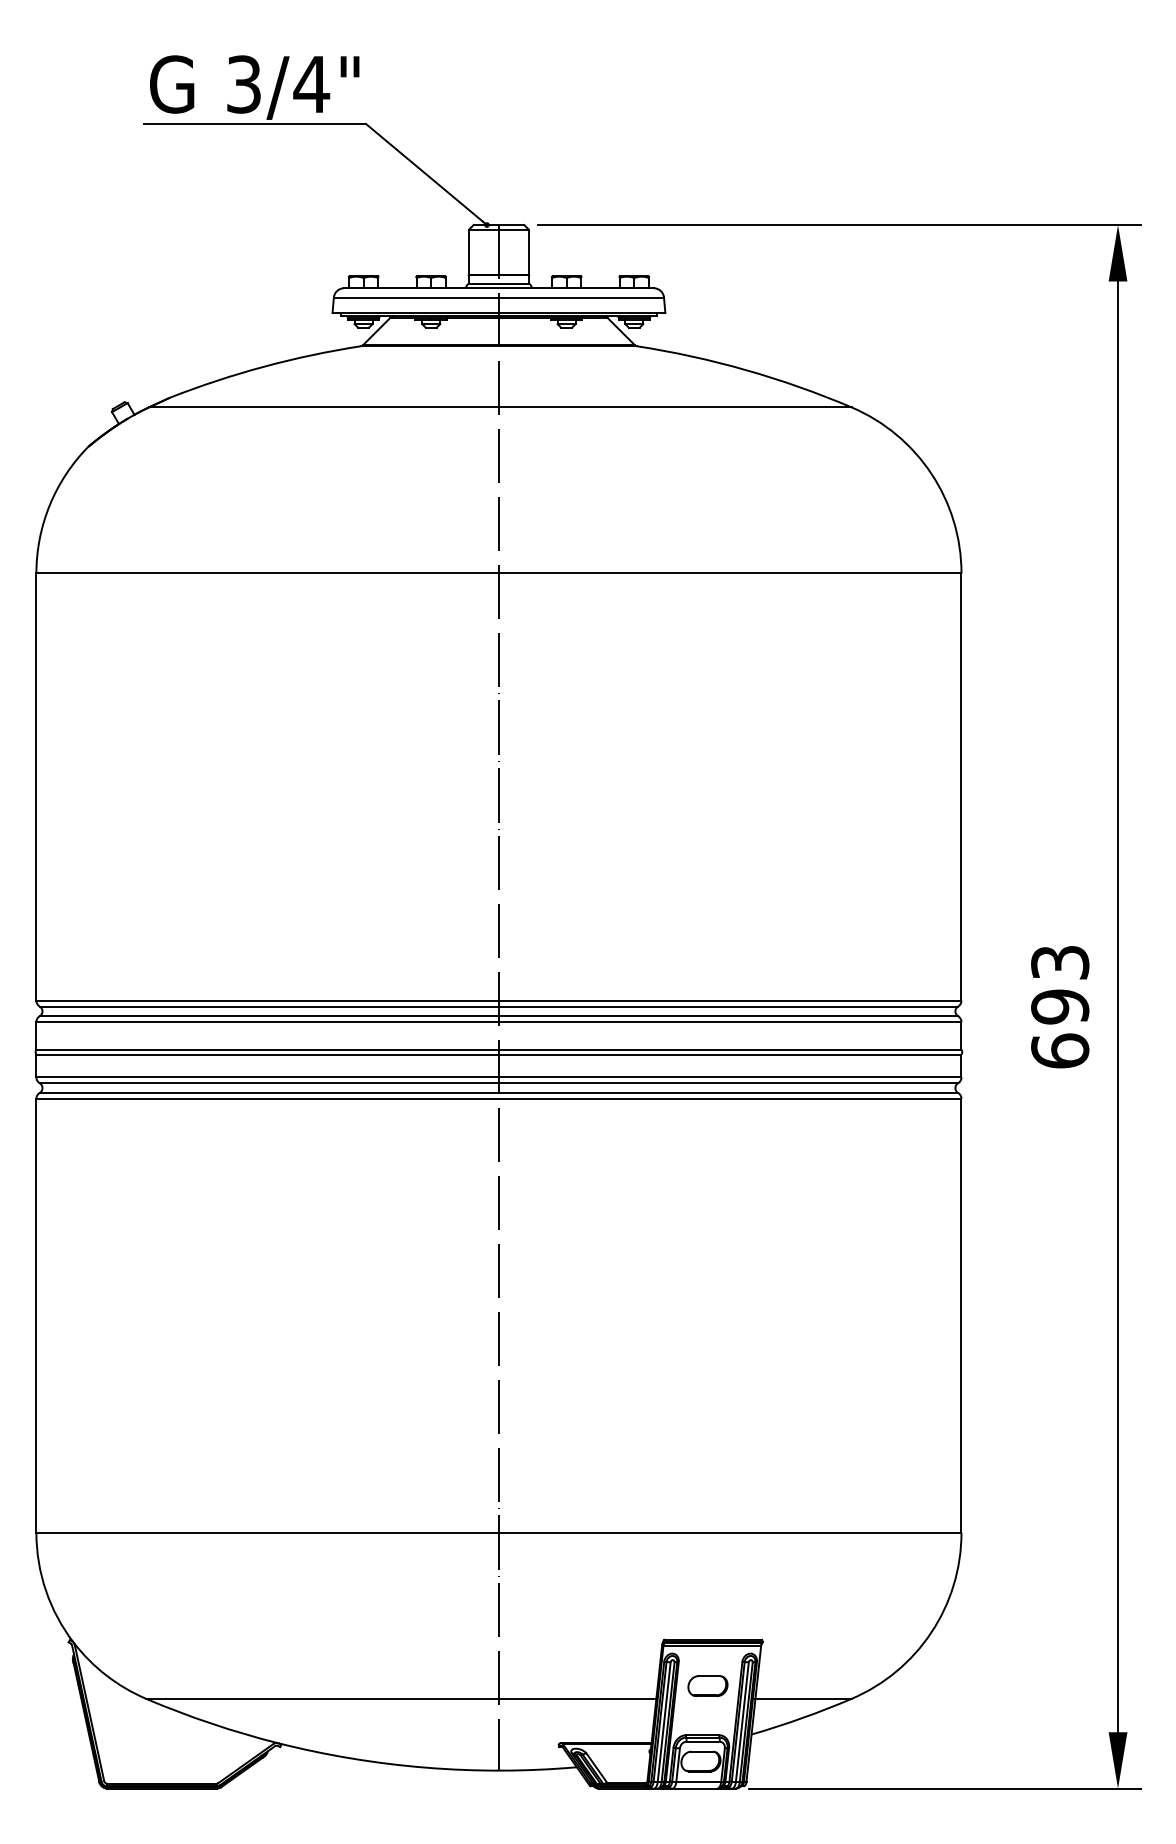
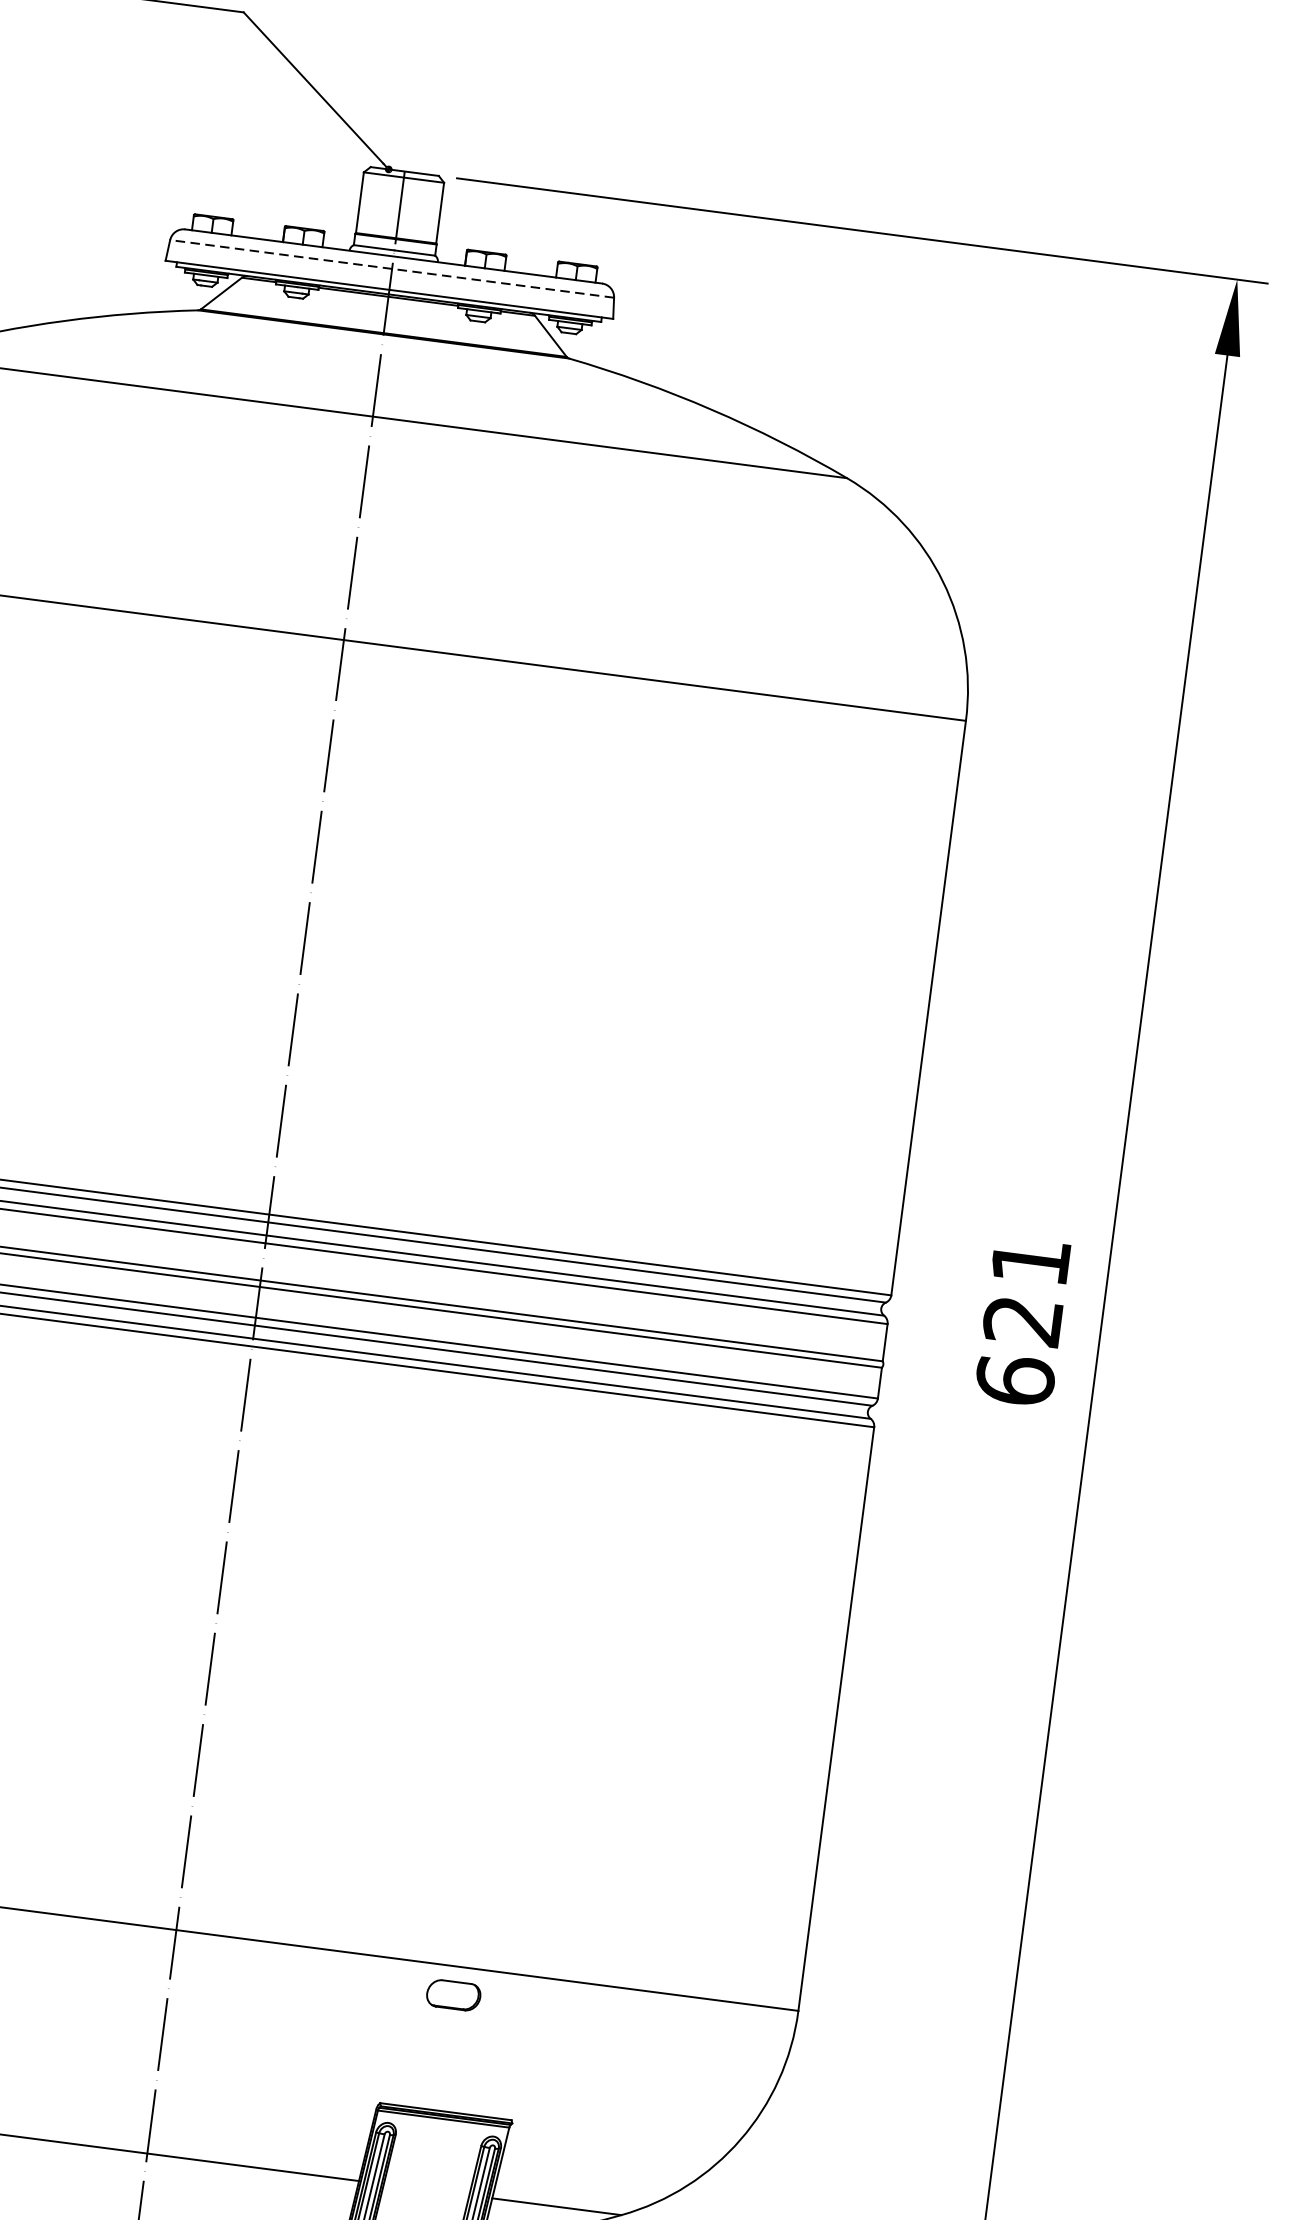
line: (498, 297) -> (391, 268), solid -> dashed
text: (1060, 985) -> (1027, 1292), 693 -> 621
part: (707, 1686) -> (453, 1995), moved

